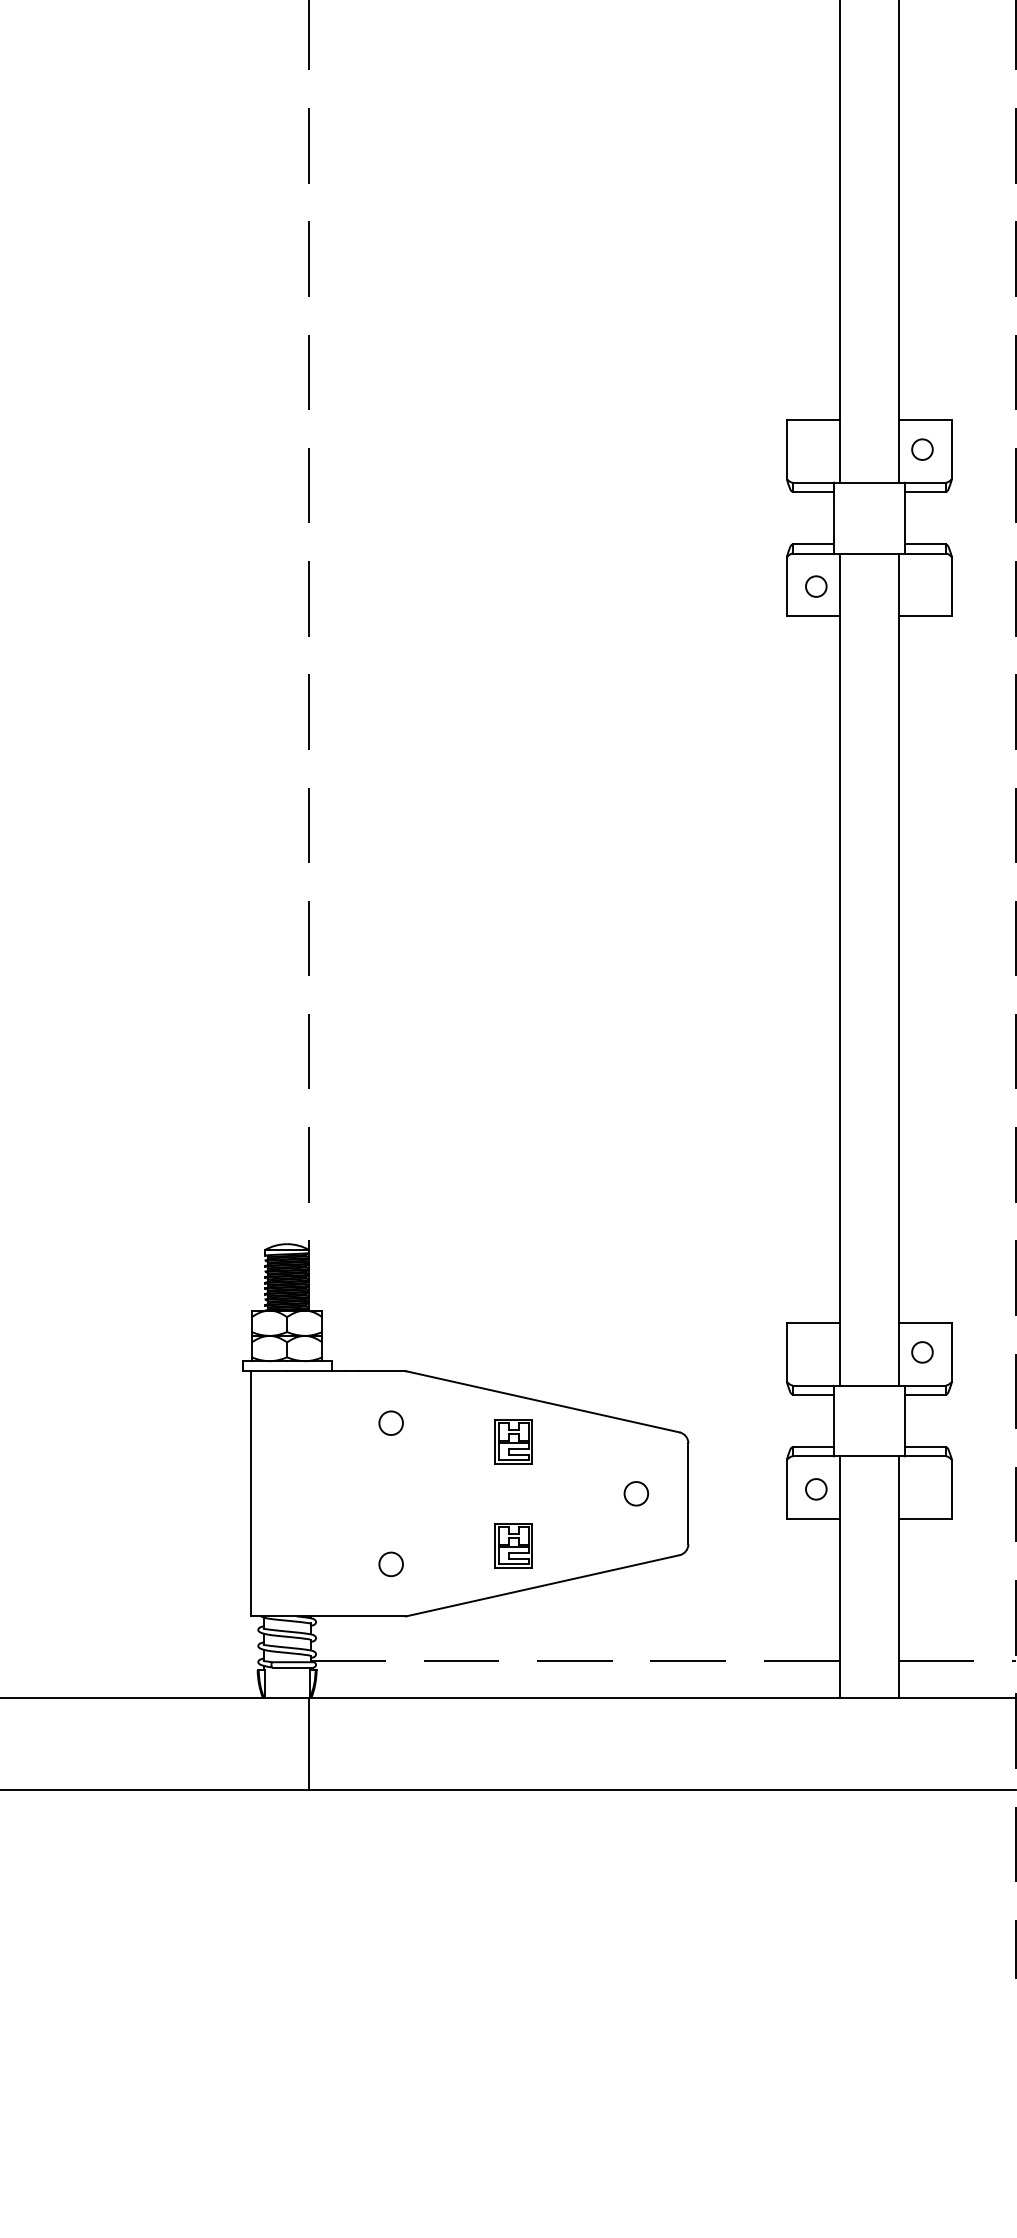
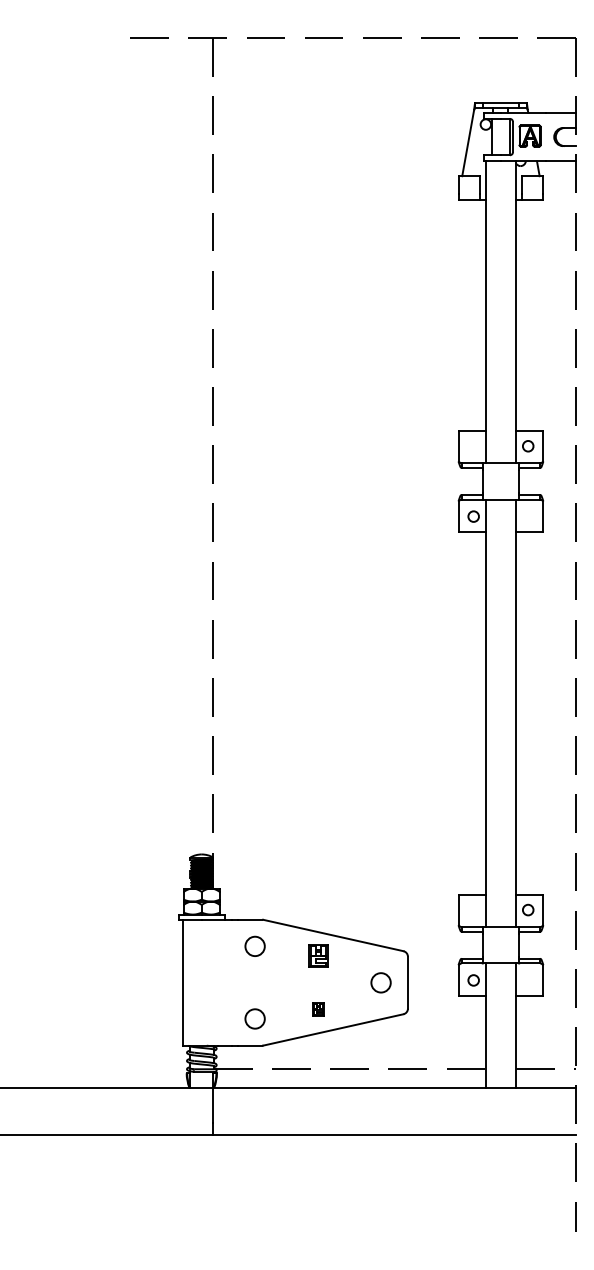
circle: (391, 1423) -> (255, 946), size x1.6
circle: (636, 1493) -> (381, 982), size x1.6
part: (514, 1545) -> (318, 1009), size x0.6
circle: (391, 1563) -> (255, 1018), size x1.6

